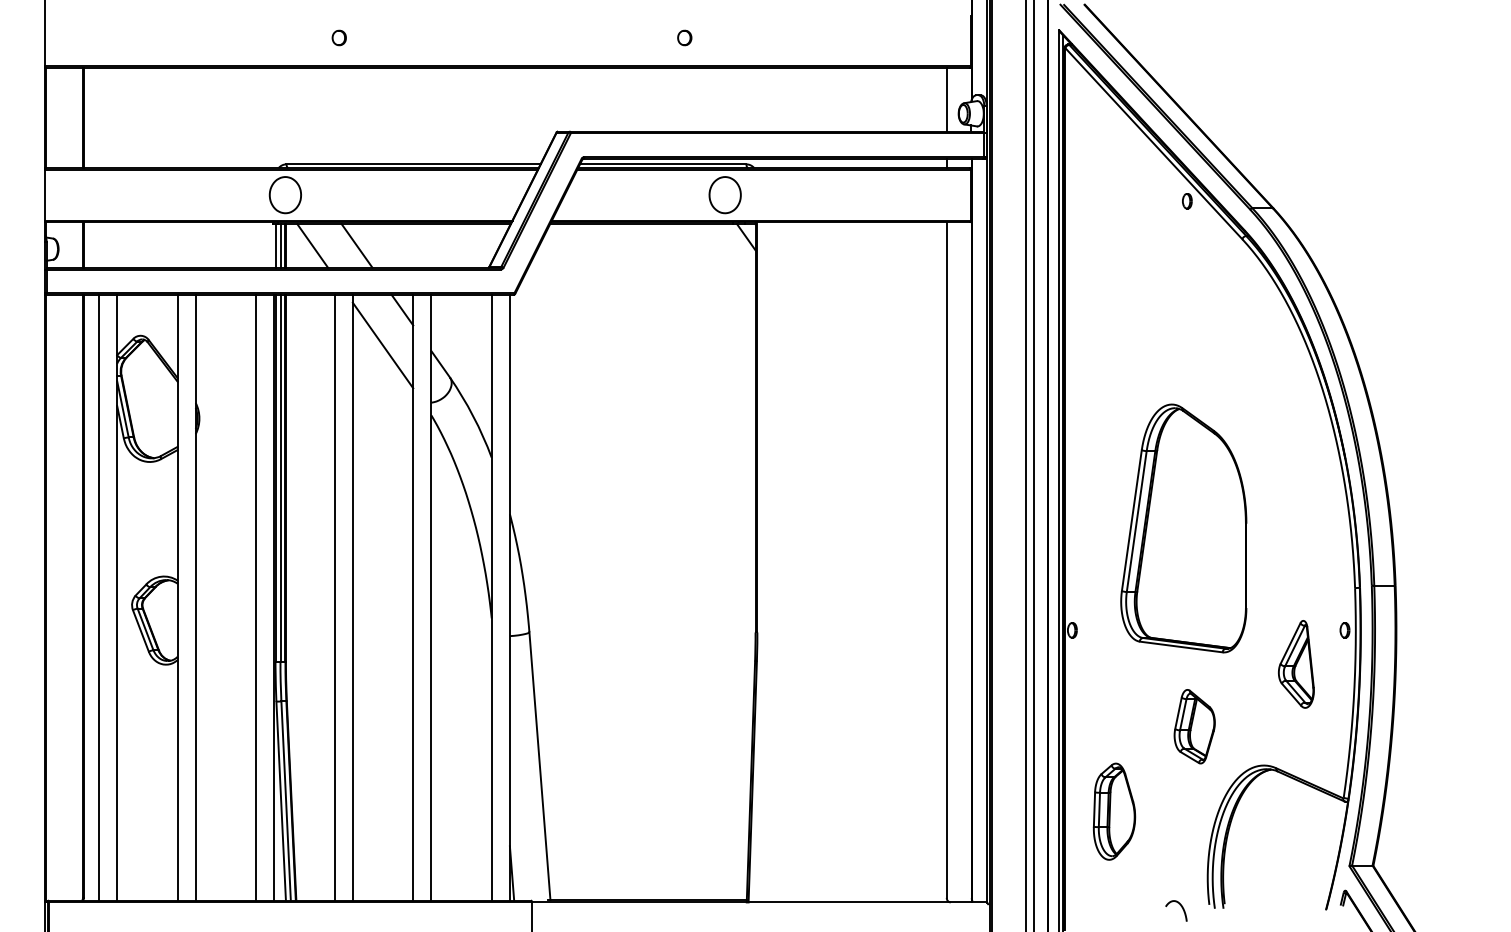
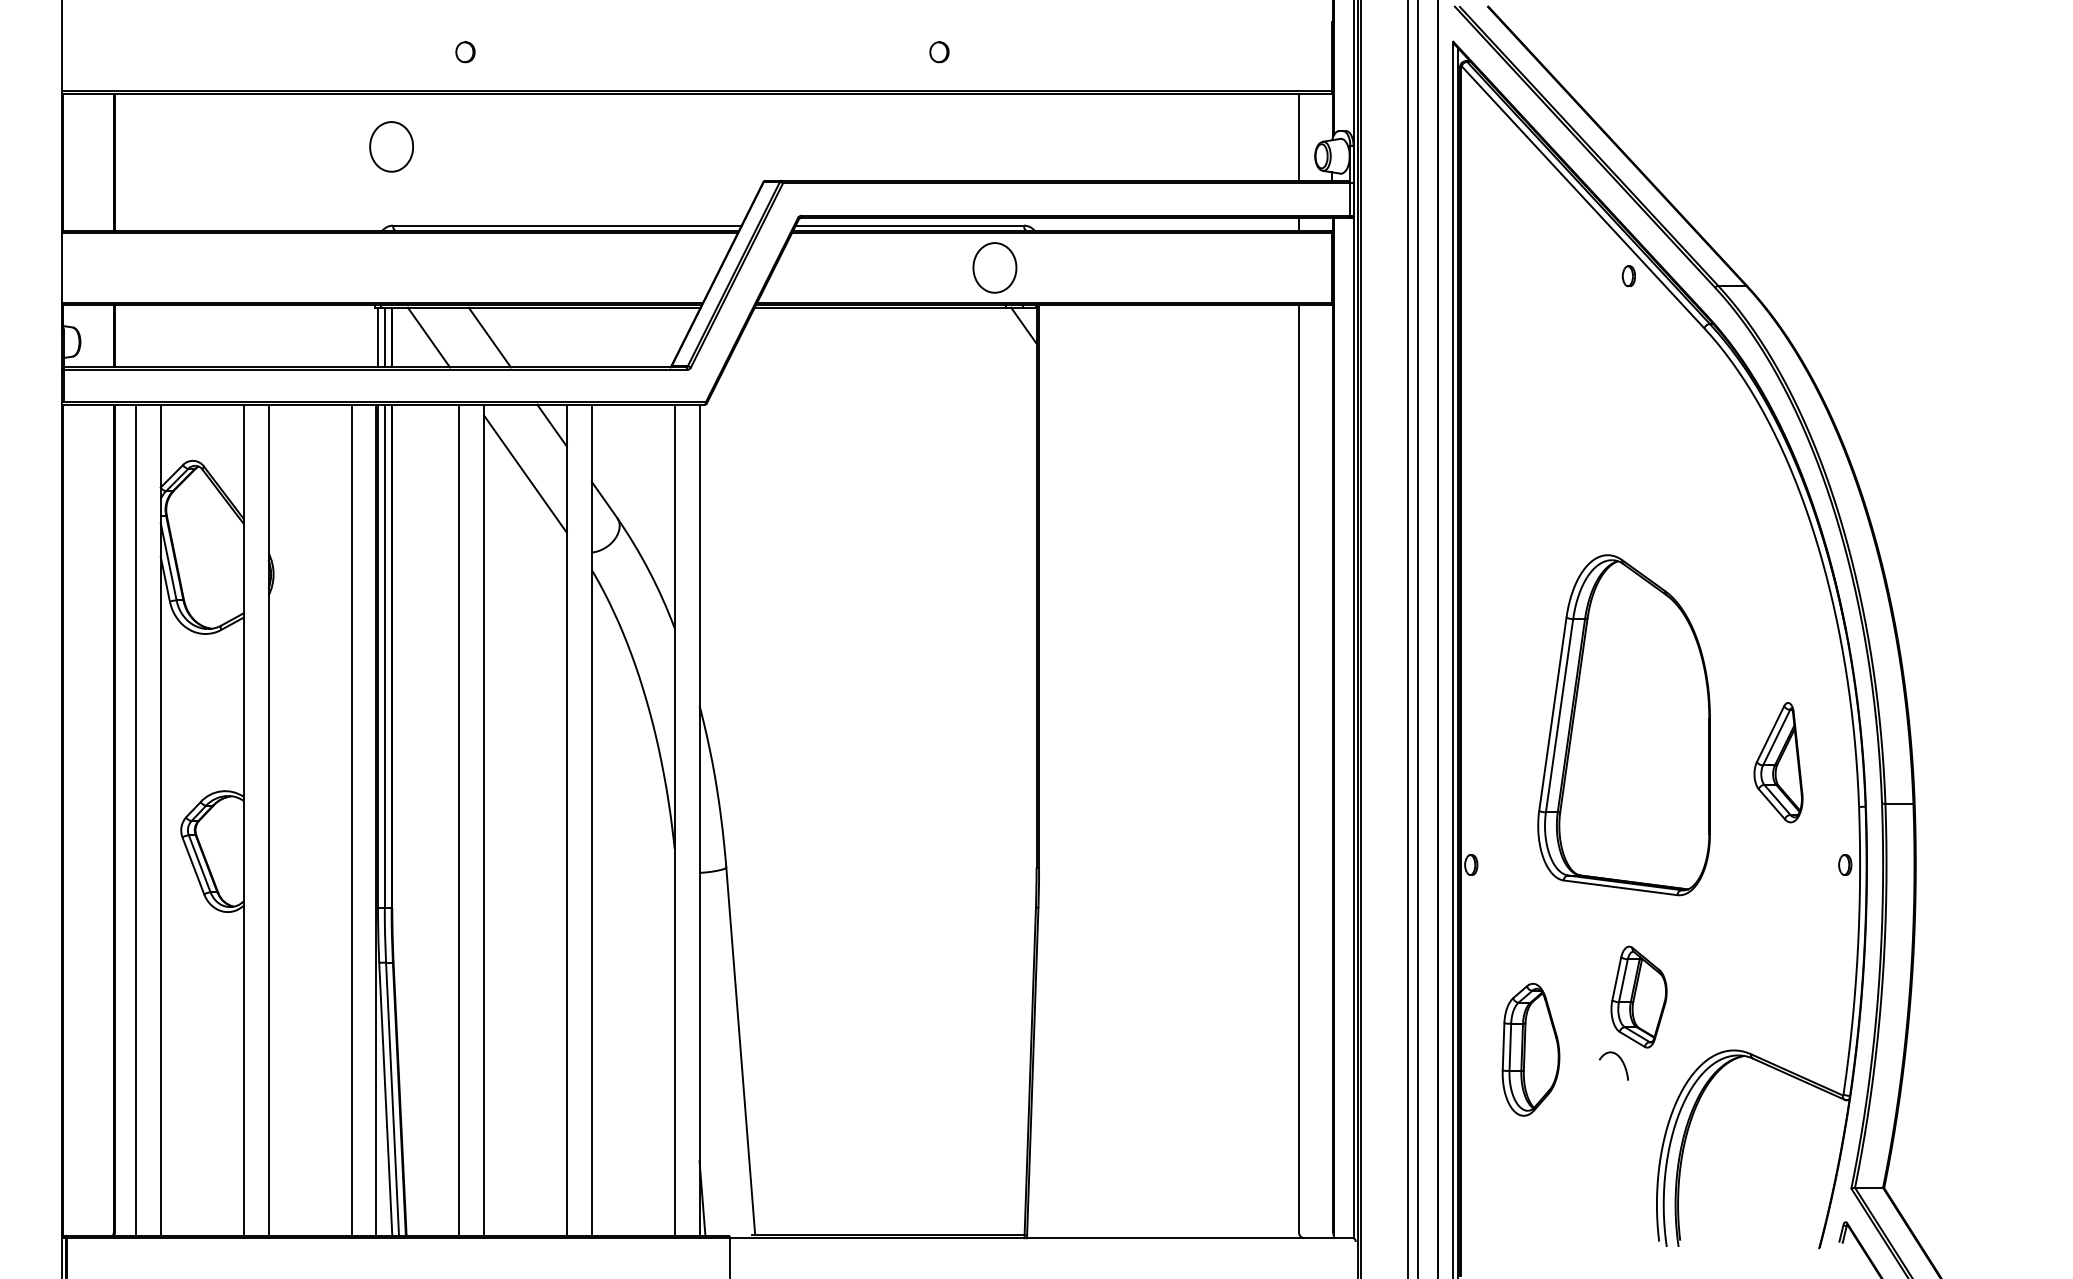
part: (285, 194) -> (391, 146), moved
part: (1296, 664) -> (1778, 762), moved
part: (1114, 811) -> (1530, 1049), moved
curve: (1181, 906) -> (1620, 1060), moved

